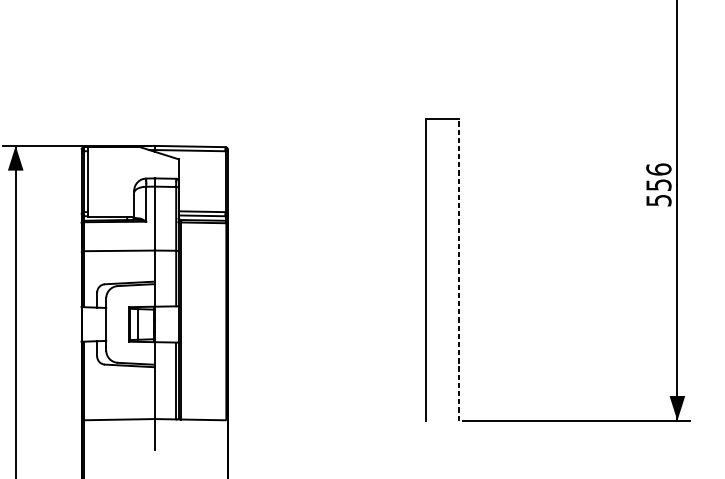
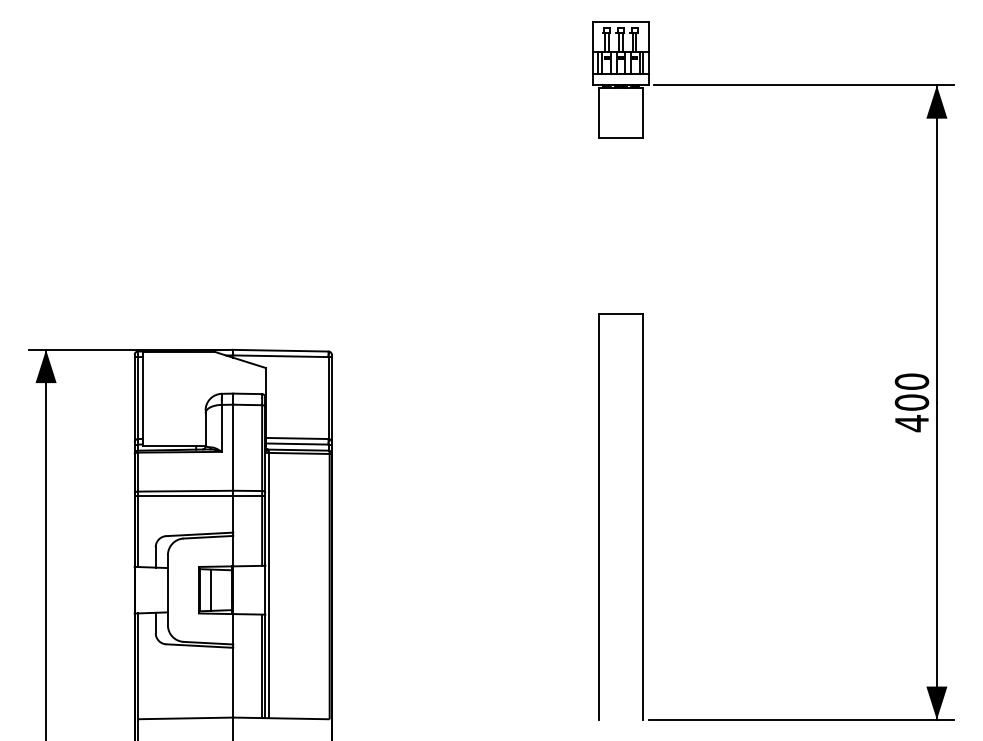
text: (658, 185) -> (911, 402), 556 -> 400
line: (129, 254) -> (199, 496), added
line: (459, 269) -> (643, 516), dashed -> solid

